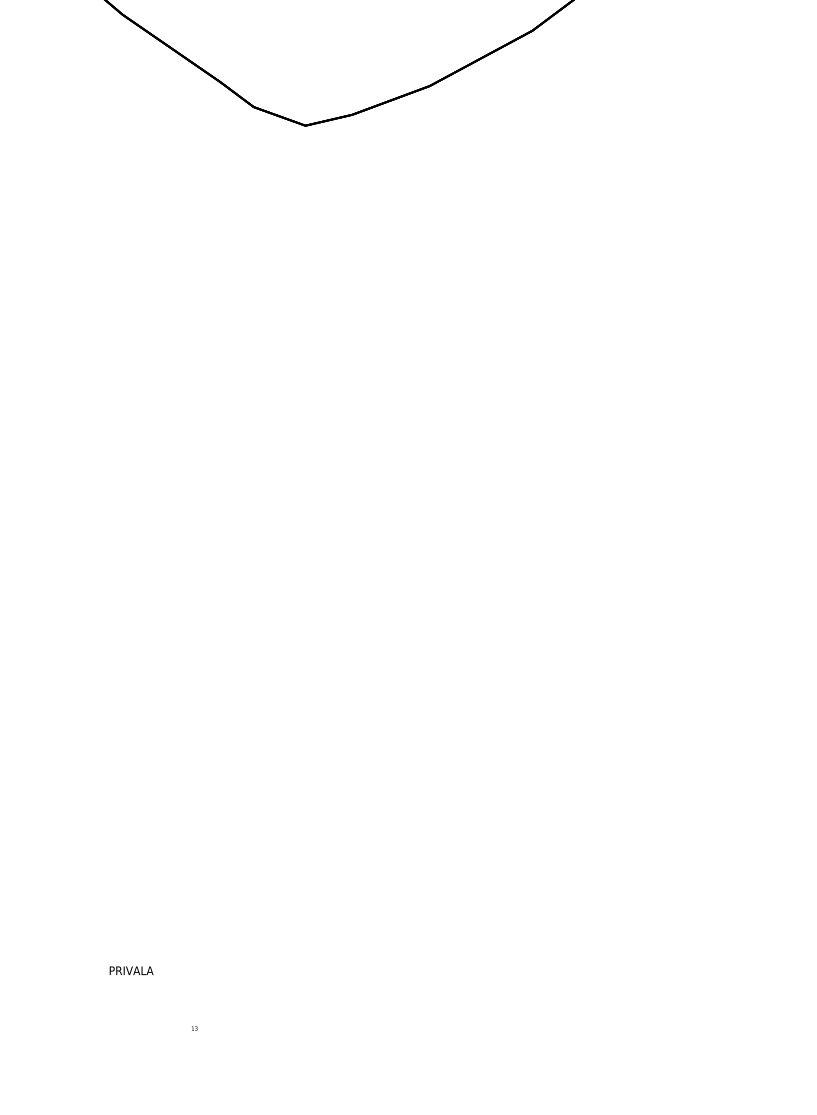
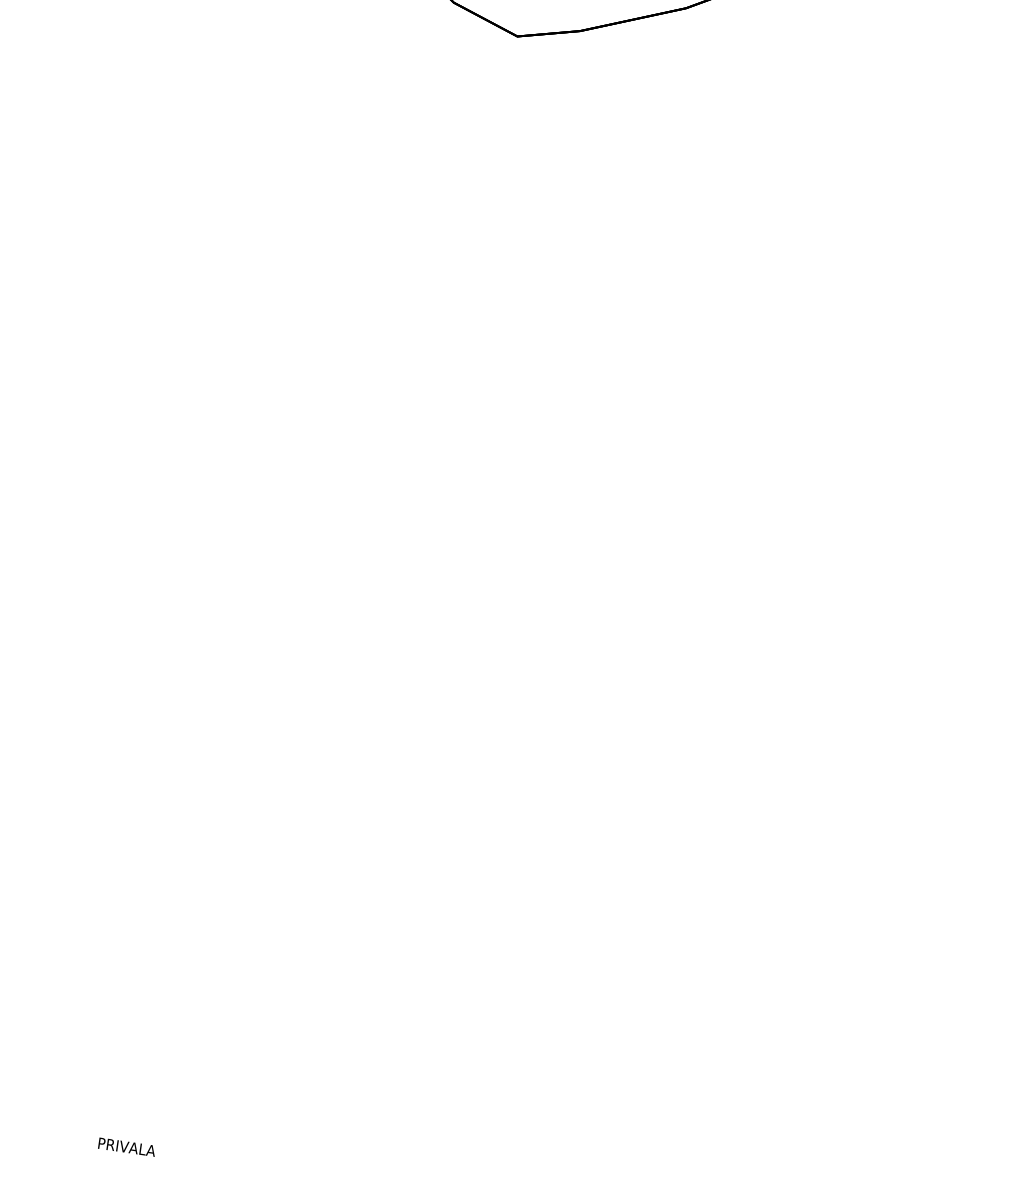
text: (131, 970) -> (126, 1146), moved

